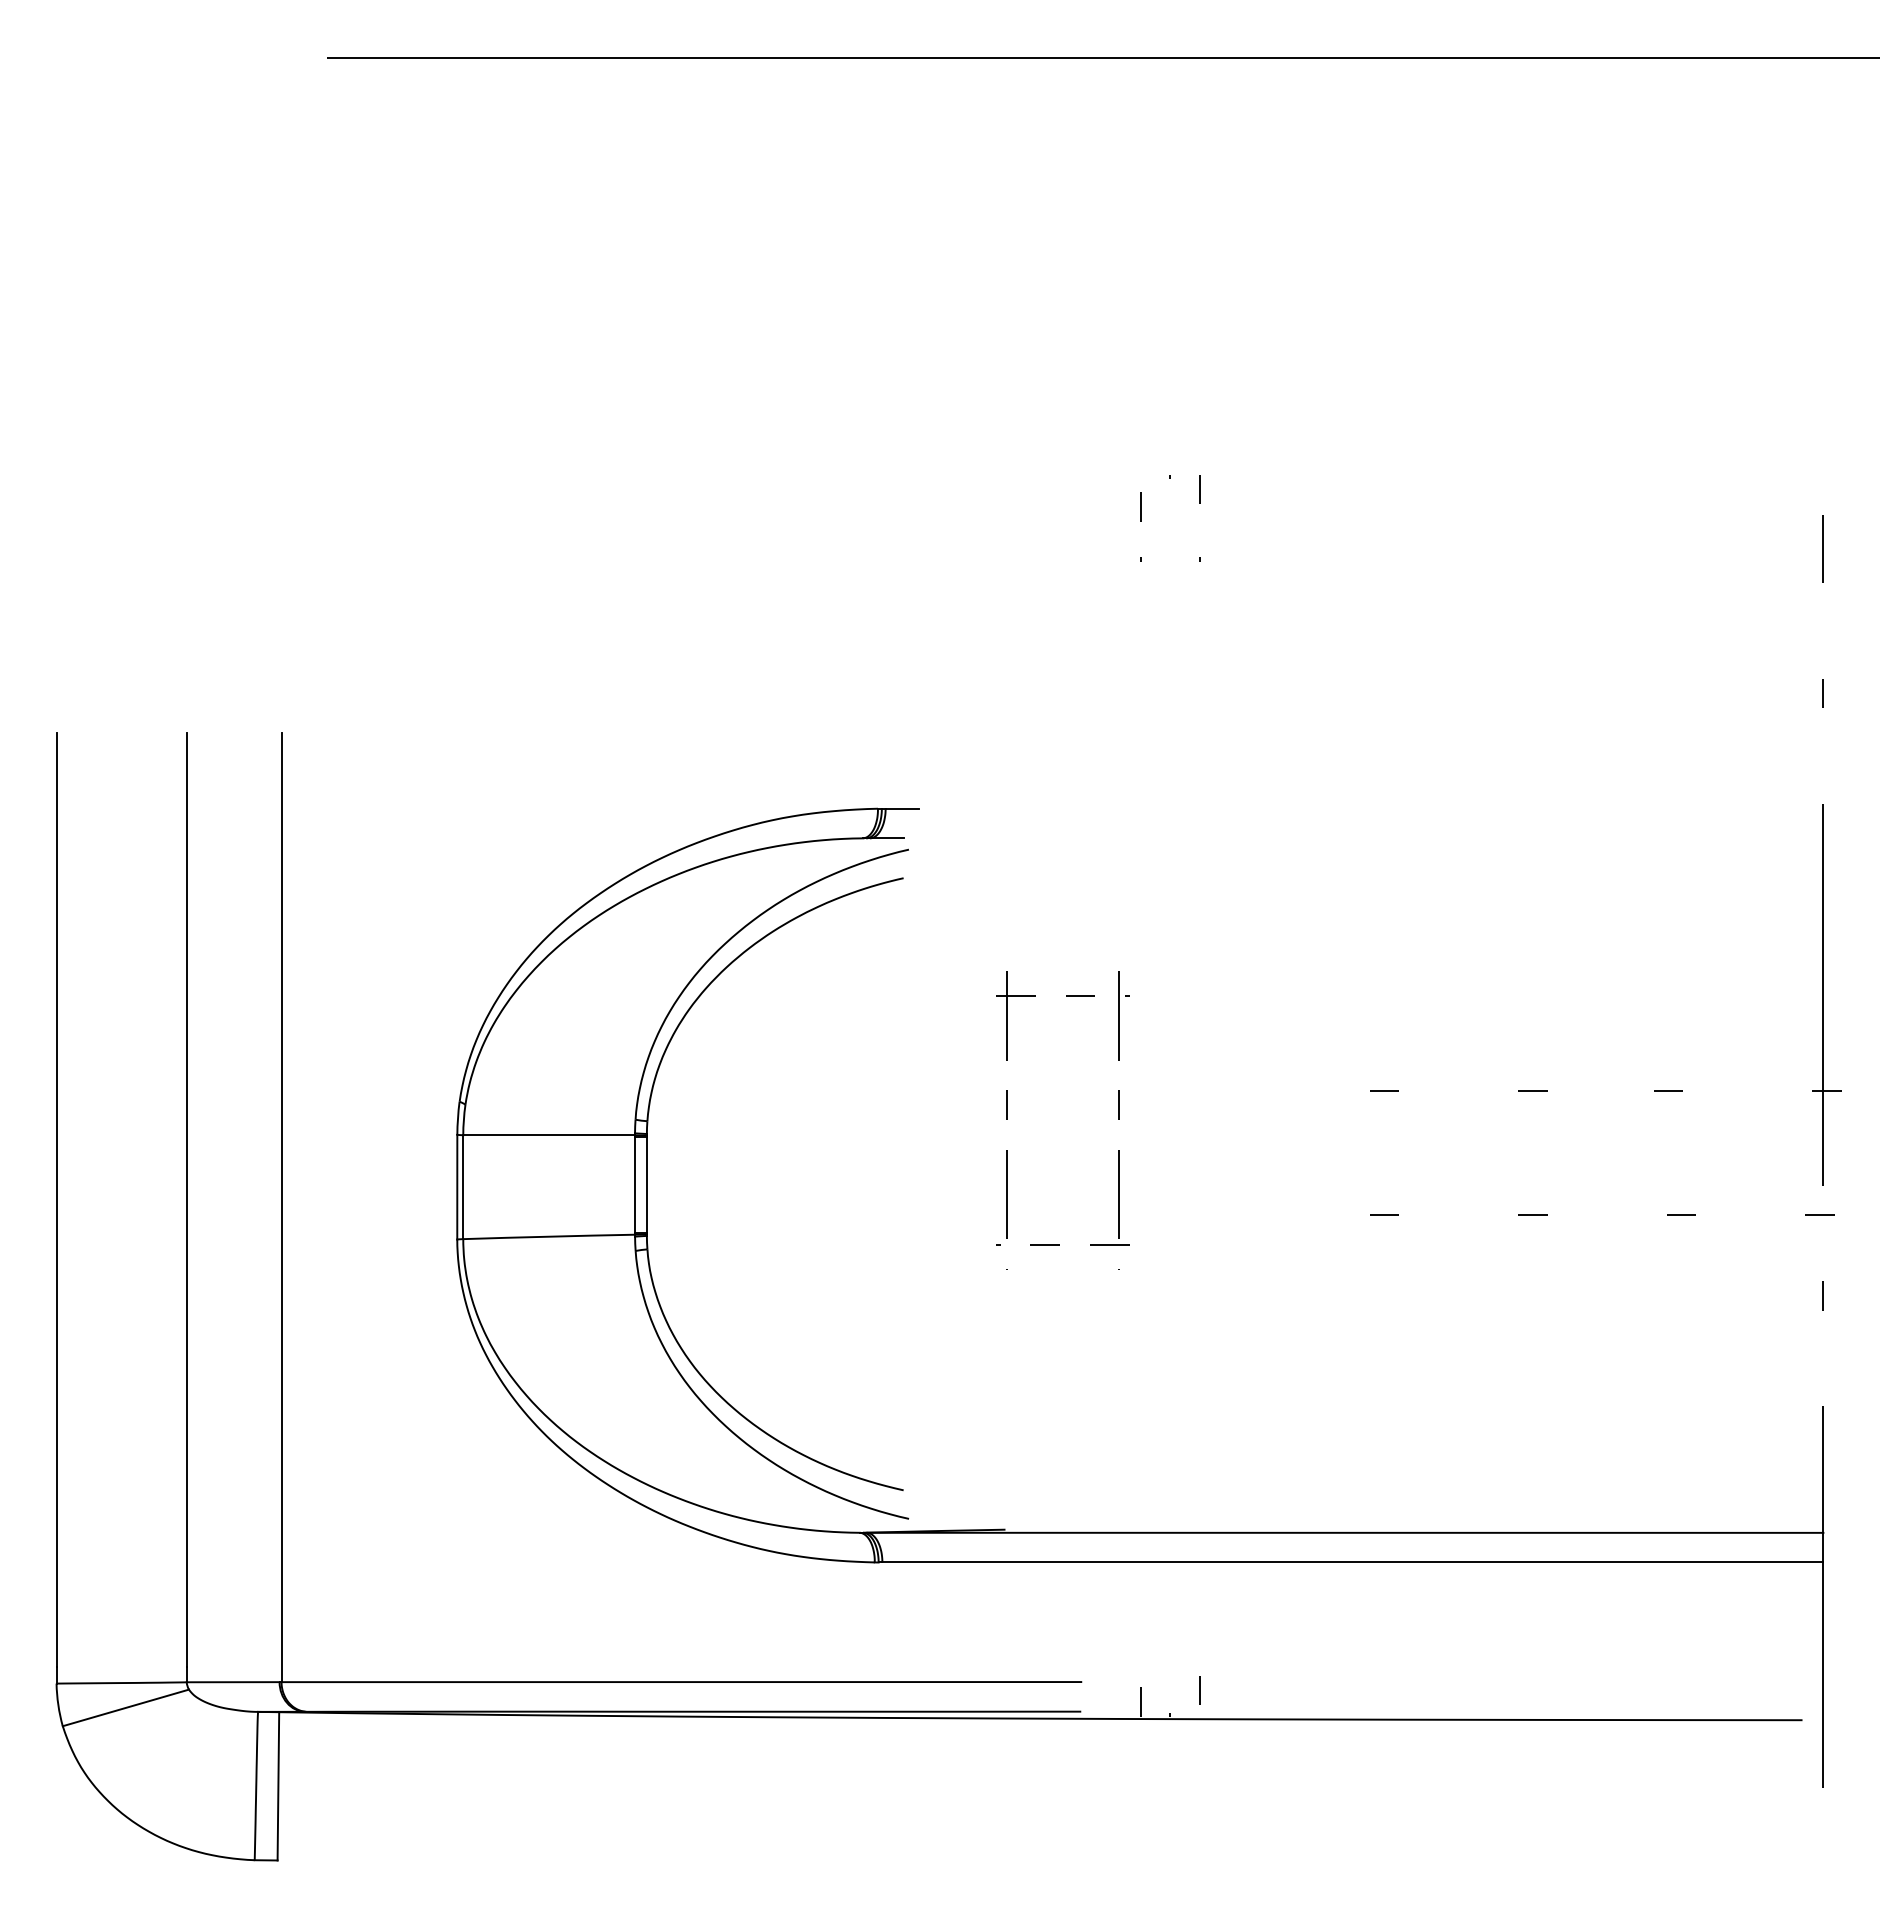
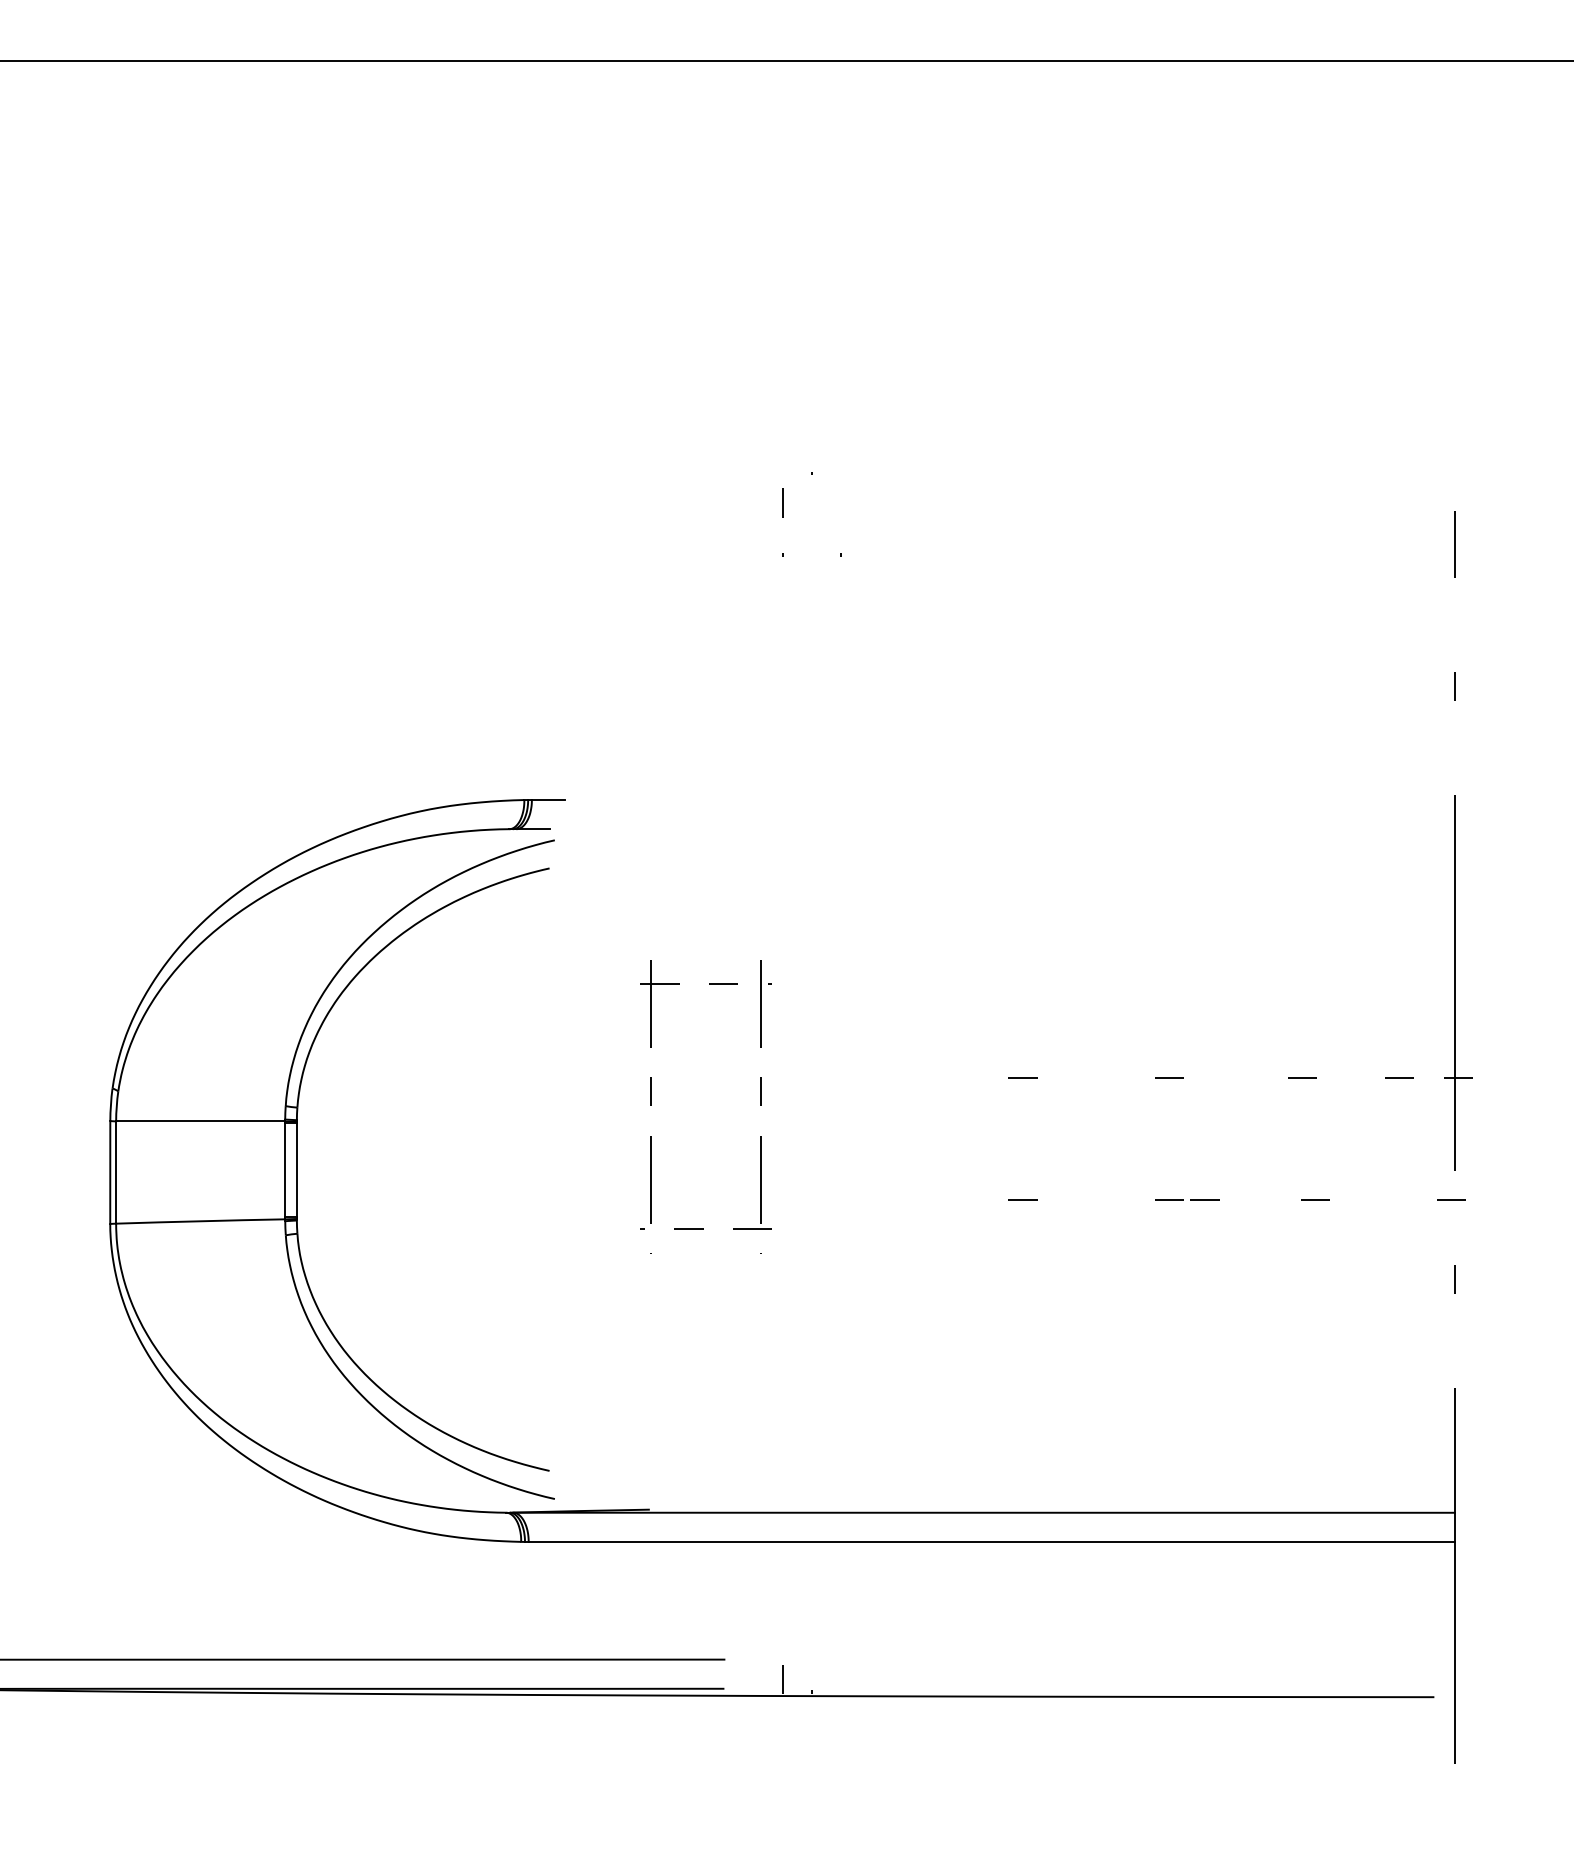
line: (1199, 489) -> (840, 485), removed
line: (1767, 1090) -> (1399, 1077), added
line: (1569, 1214) -> (1205, 1199), added
line: (1199, 1690) -> (840, 1667), removed

